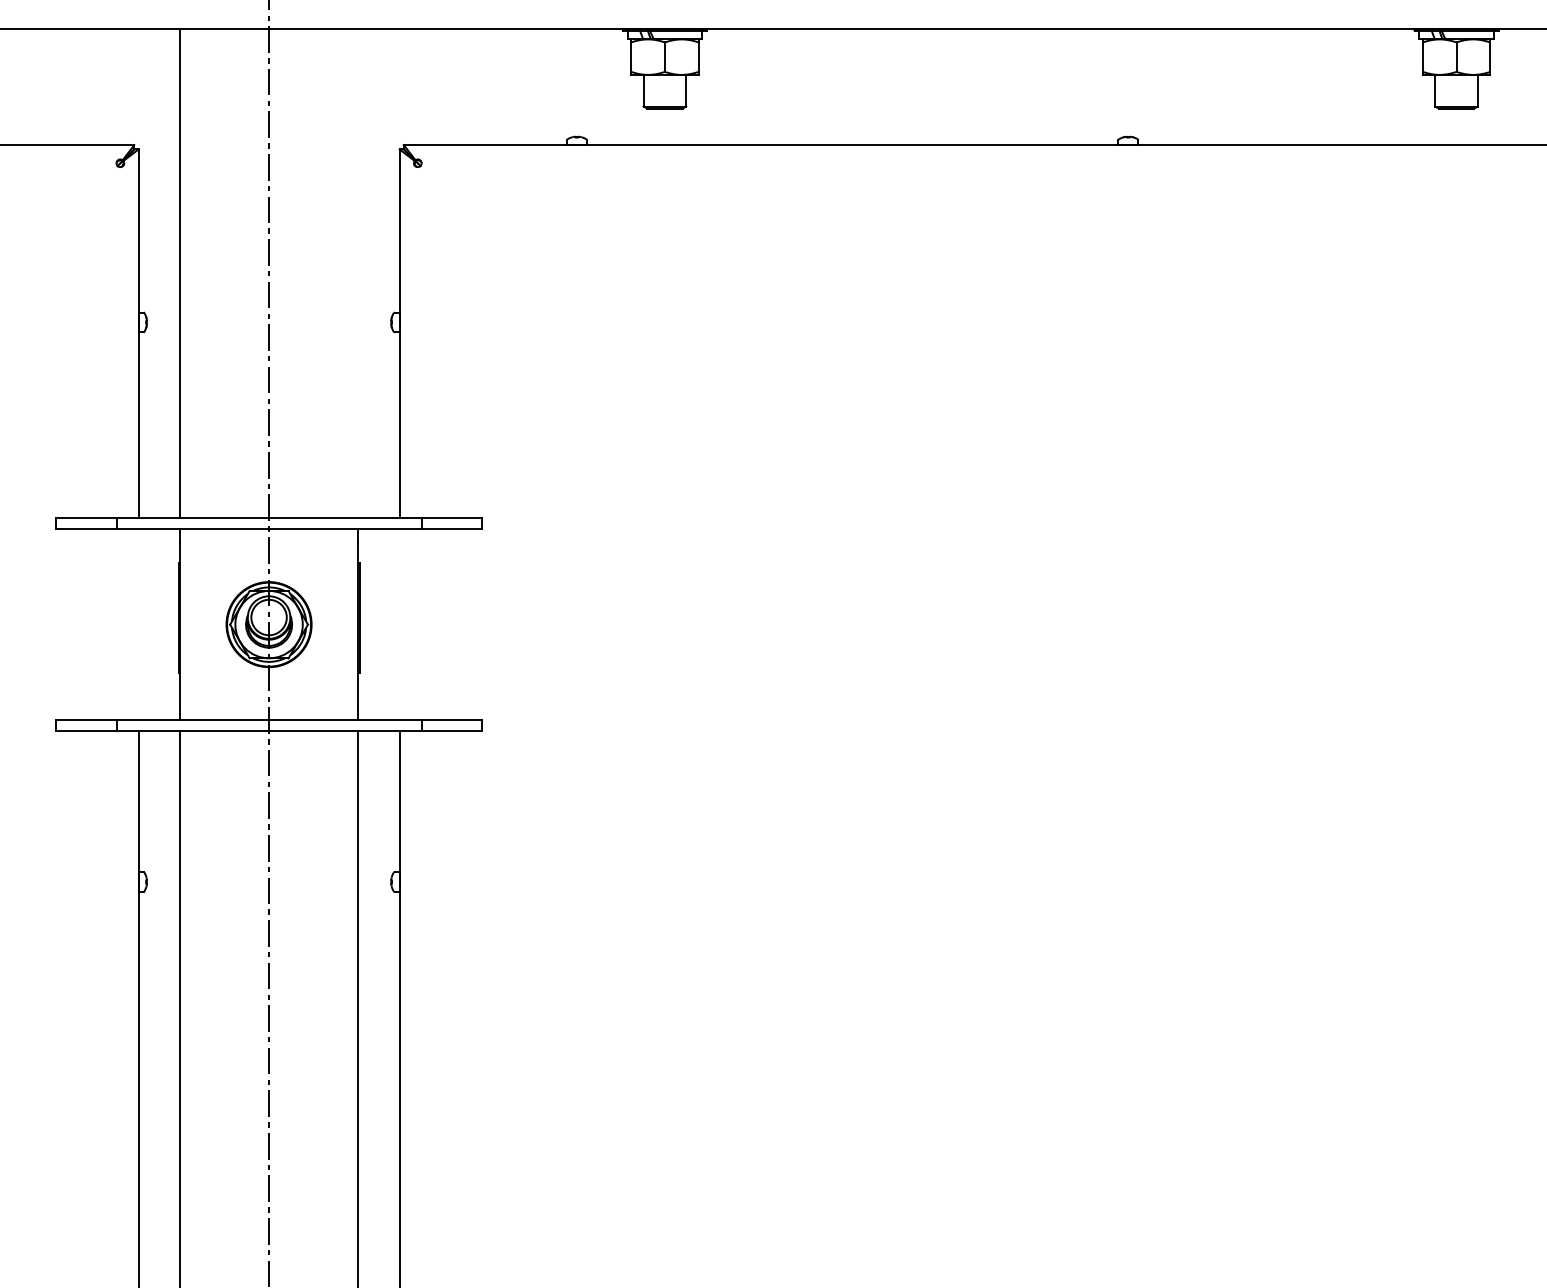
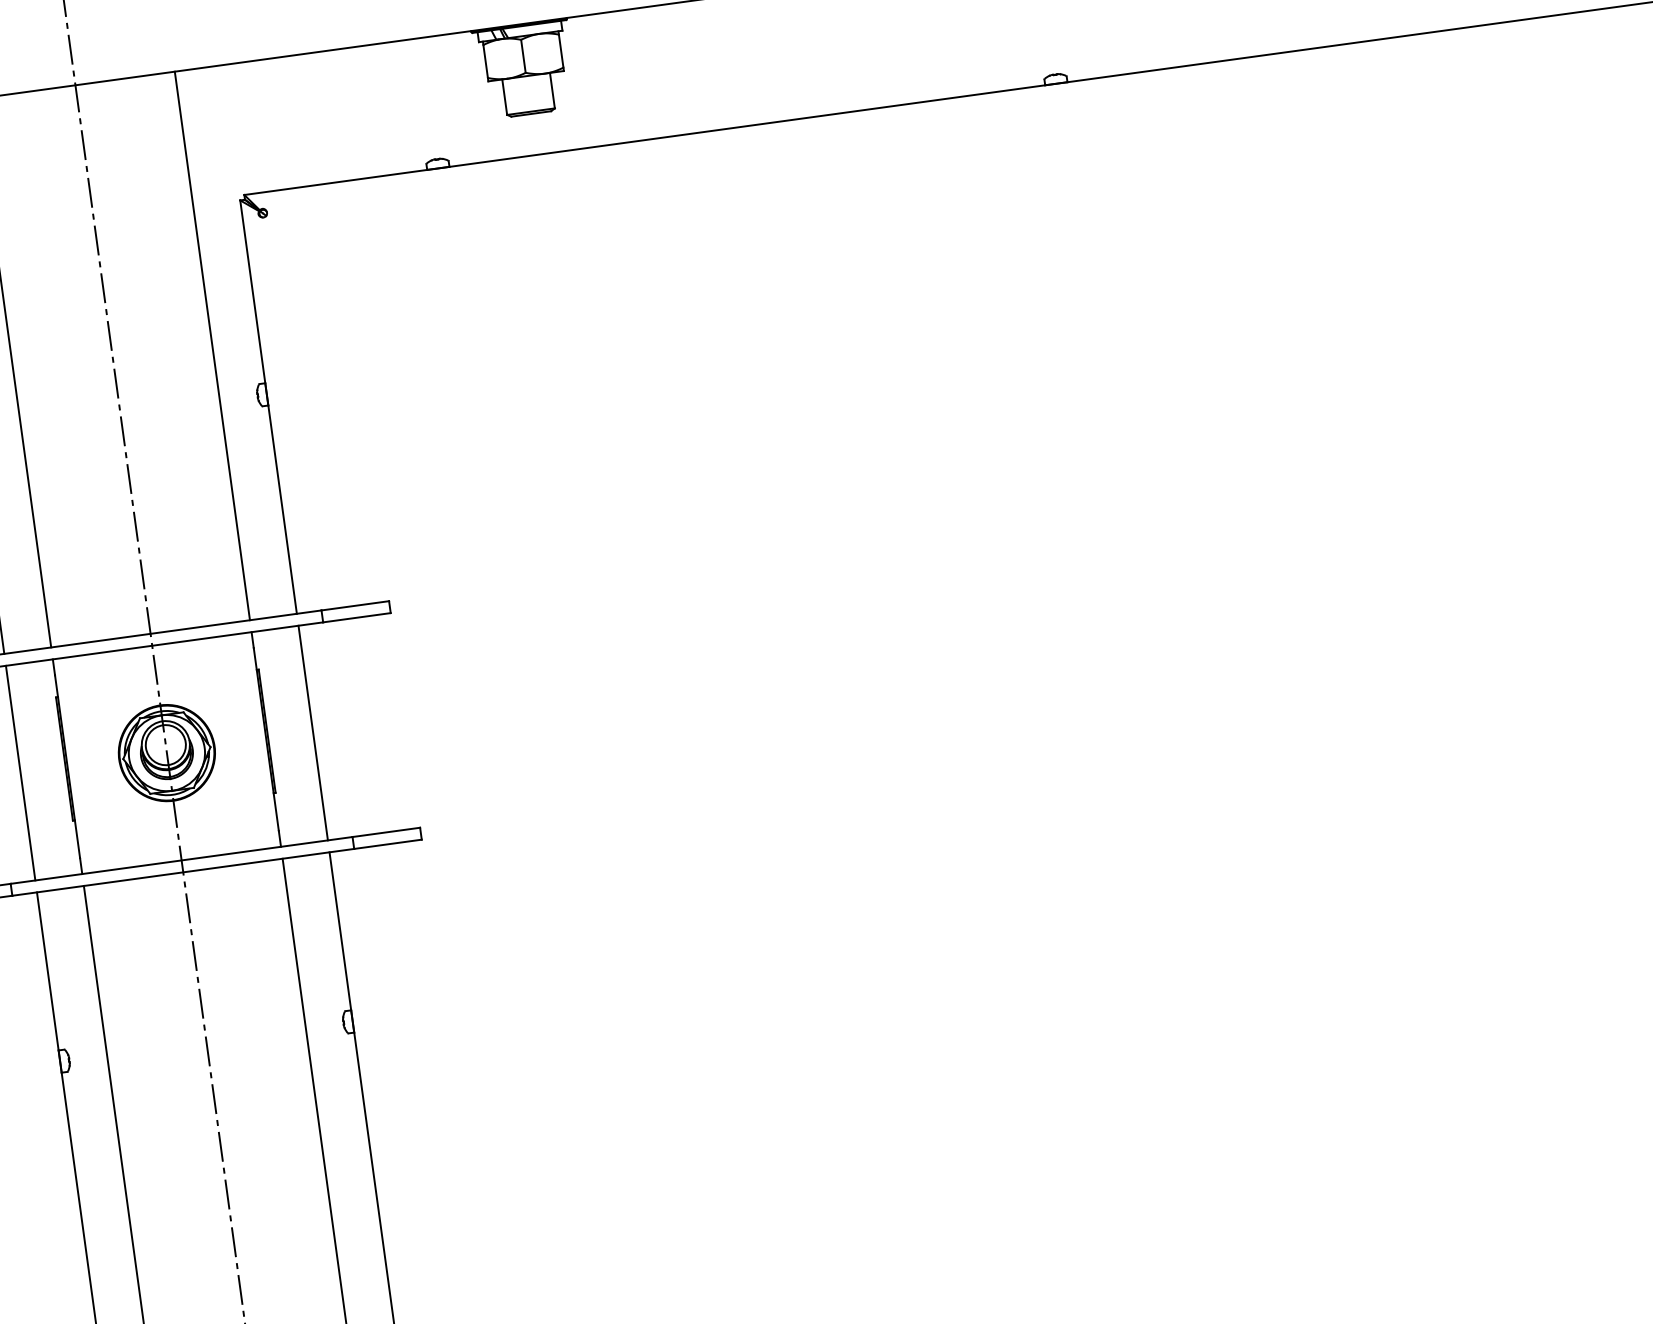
line: (357, 273) -> (212, 345), added
line: (138, 624) -> (20, 772), added
line: (399, 624) -> (313, 732), added

